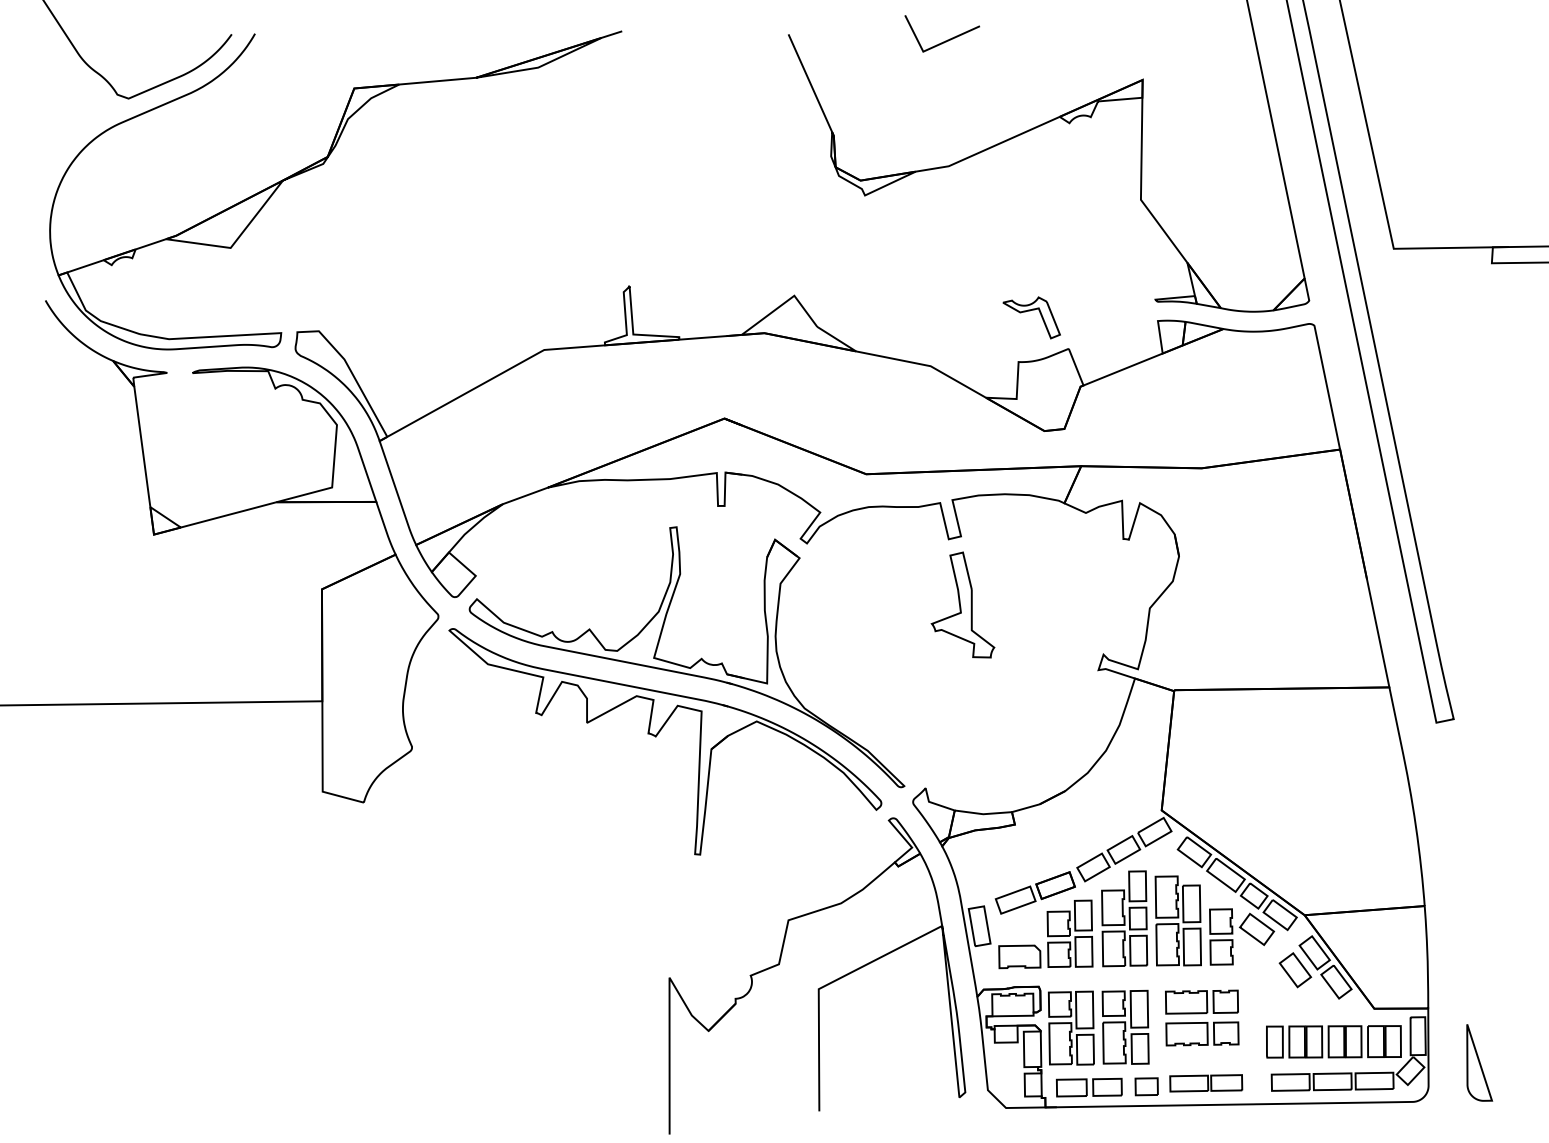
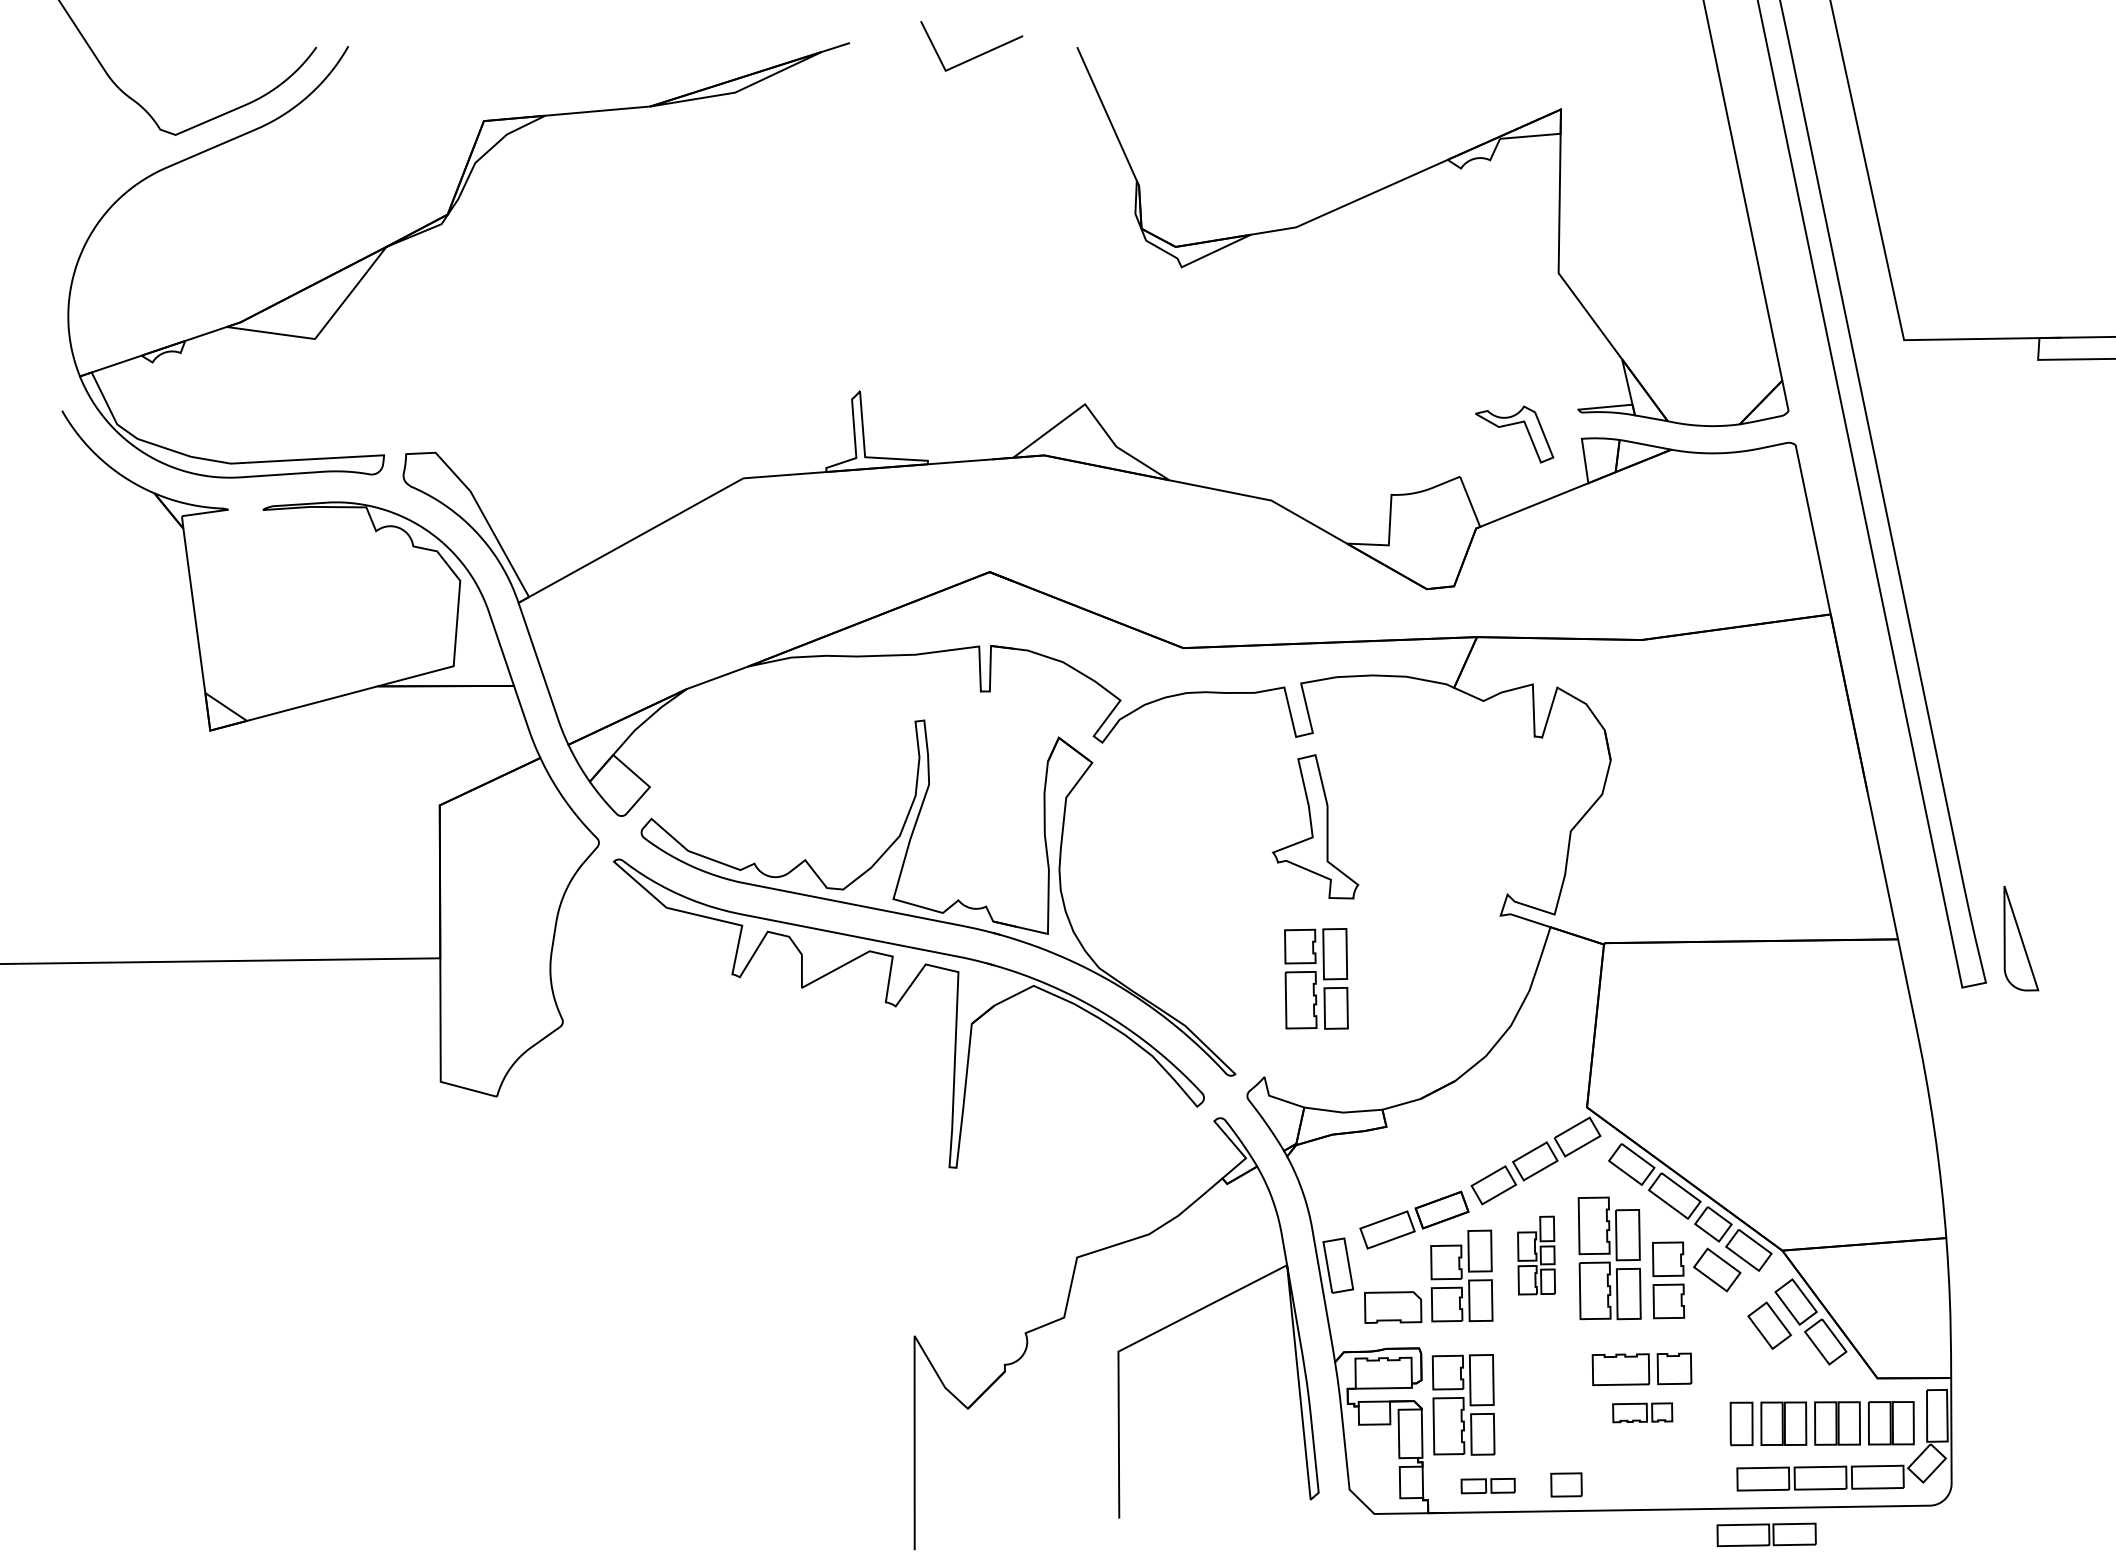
line: (945, 40) -> (976, 55), moved
part: (1030, 311) -> (1512, 425), moved
part: (1124, 918) -> (1536, 1255), size x0.6
part: (1125, 1026) -> (1316, 977), moved
part: (1202, 1033) -> (1642, 1412), size x0.6
part: (1479, 1062) -> (2021, 938), moved
part: (1206, 1083) -> (1767, 1535), moved
part: (1089, 1087) -> (1488, 1485), size x0.6

